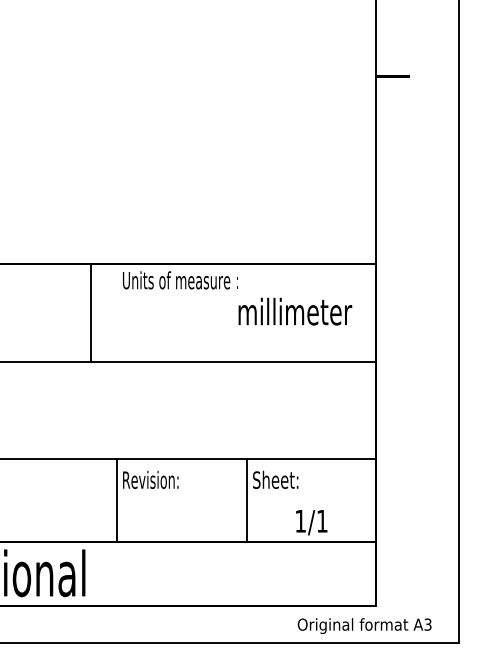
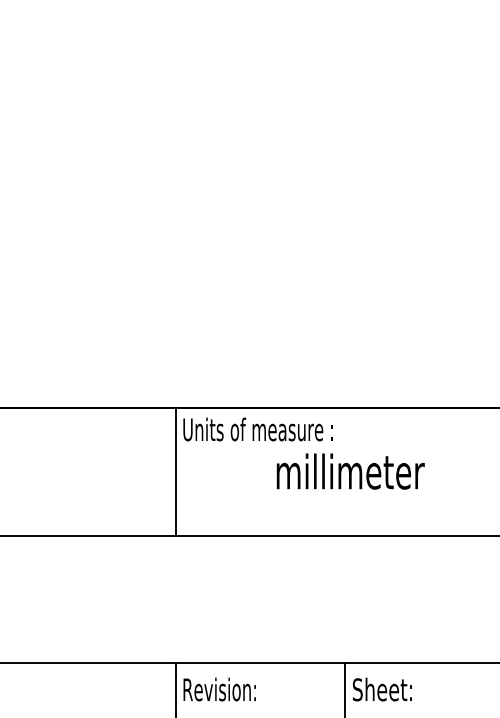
text: (295, 311) -> (350, 471), moved
line: (91, 312) -> (176, 471), moved

